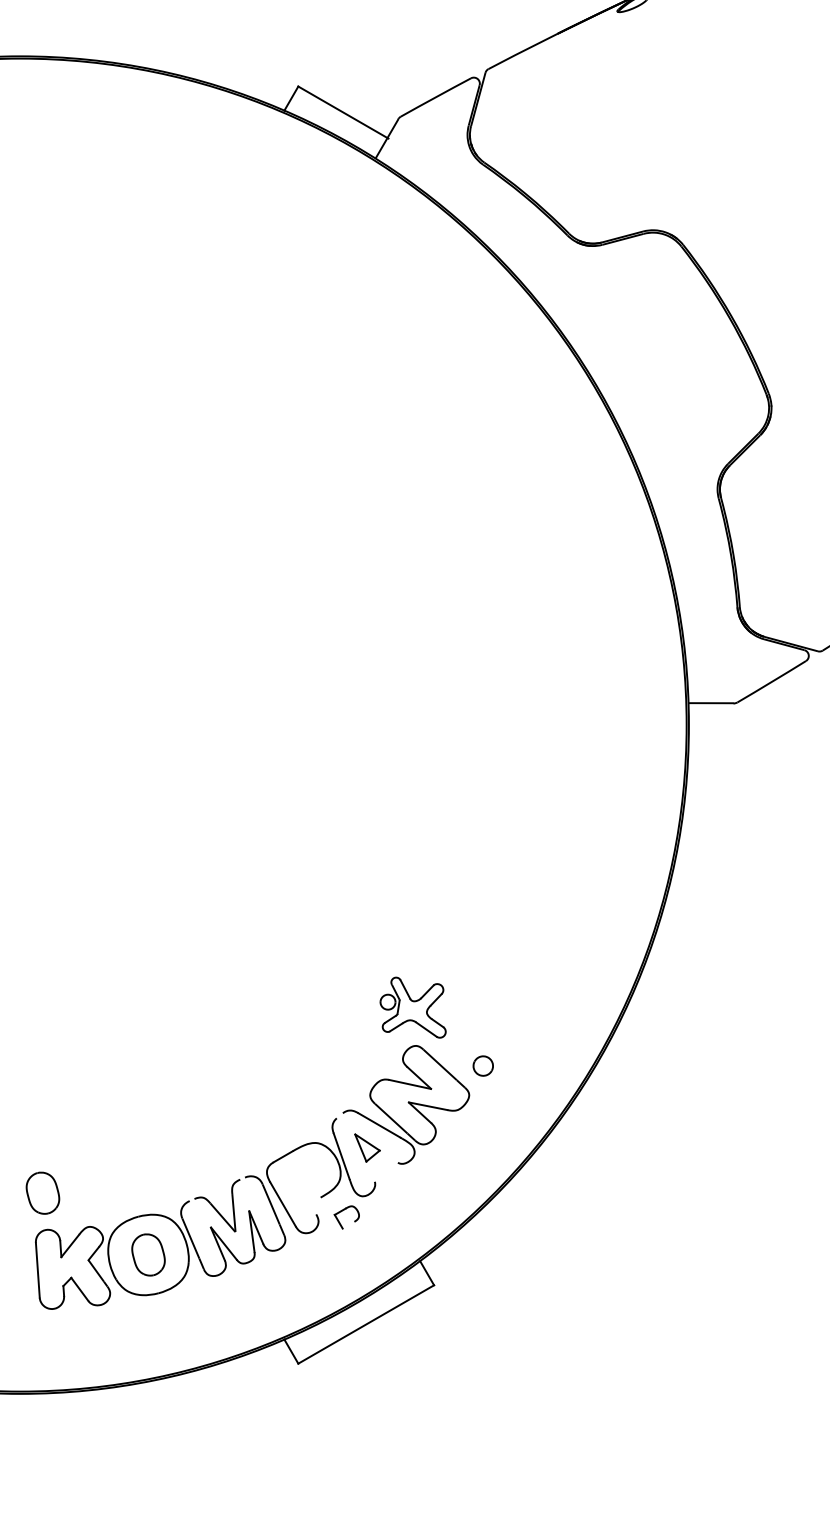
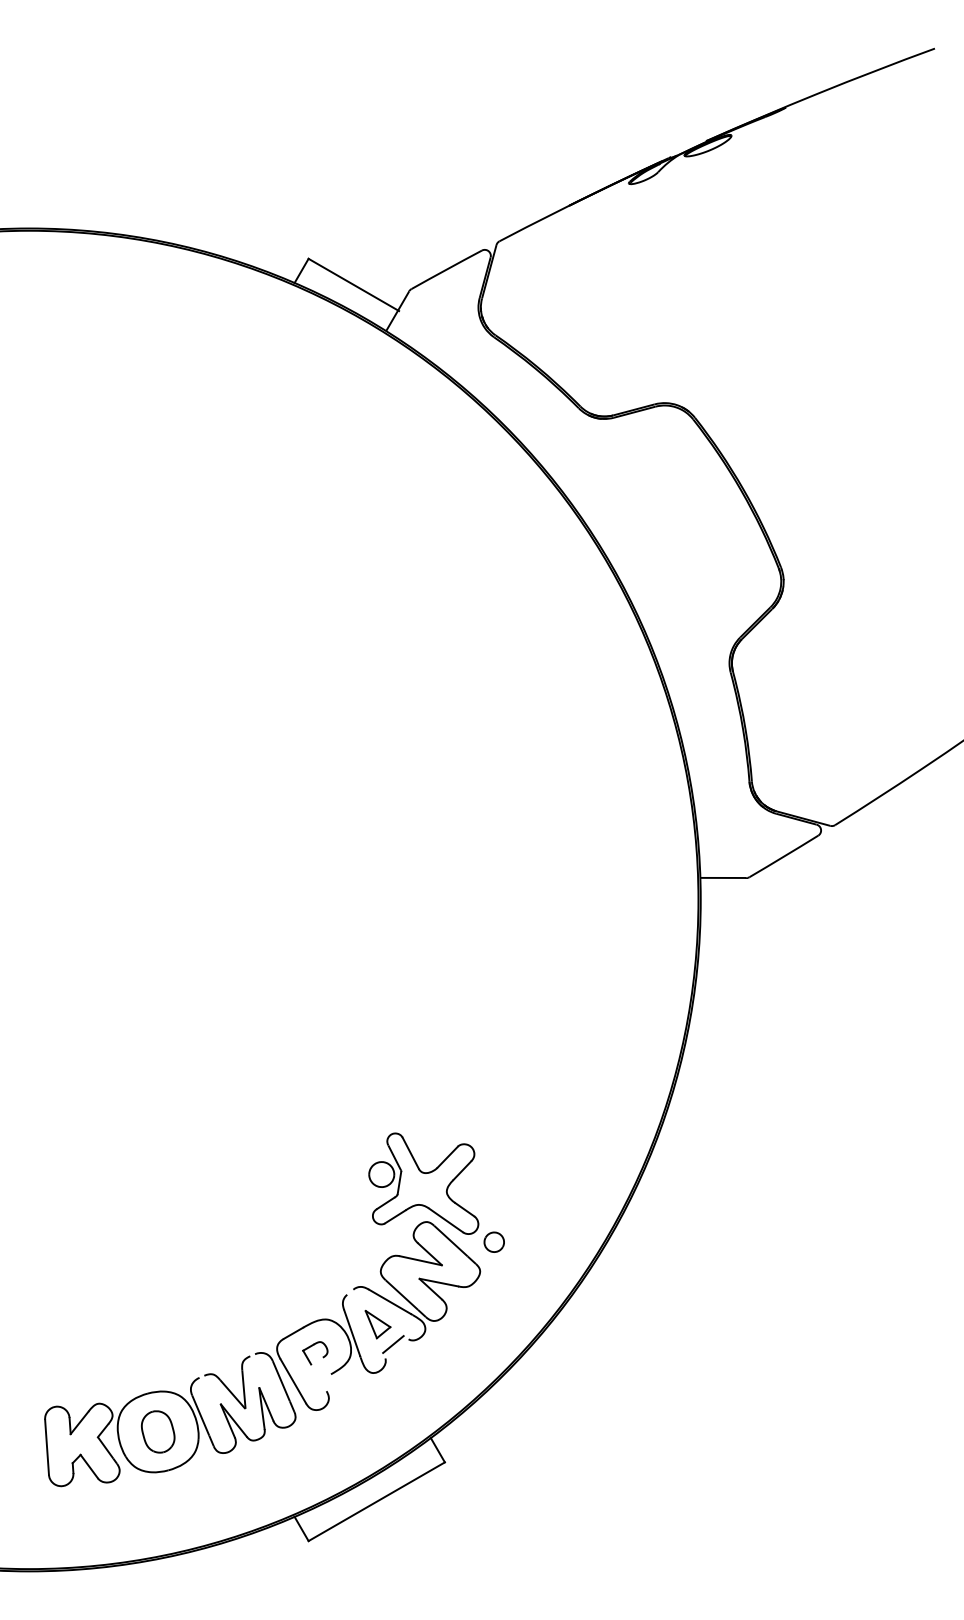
part: (412, 1007) -> (423, 1183), size x1.67
line: (382, 1167) -> (393, 1344), added
part: (43, 1192) -> (52, 1369), removed
part: (344, 1210) -> (312, 1346), moved

